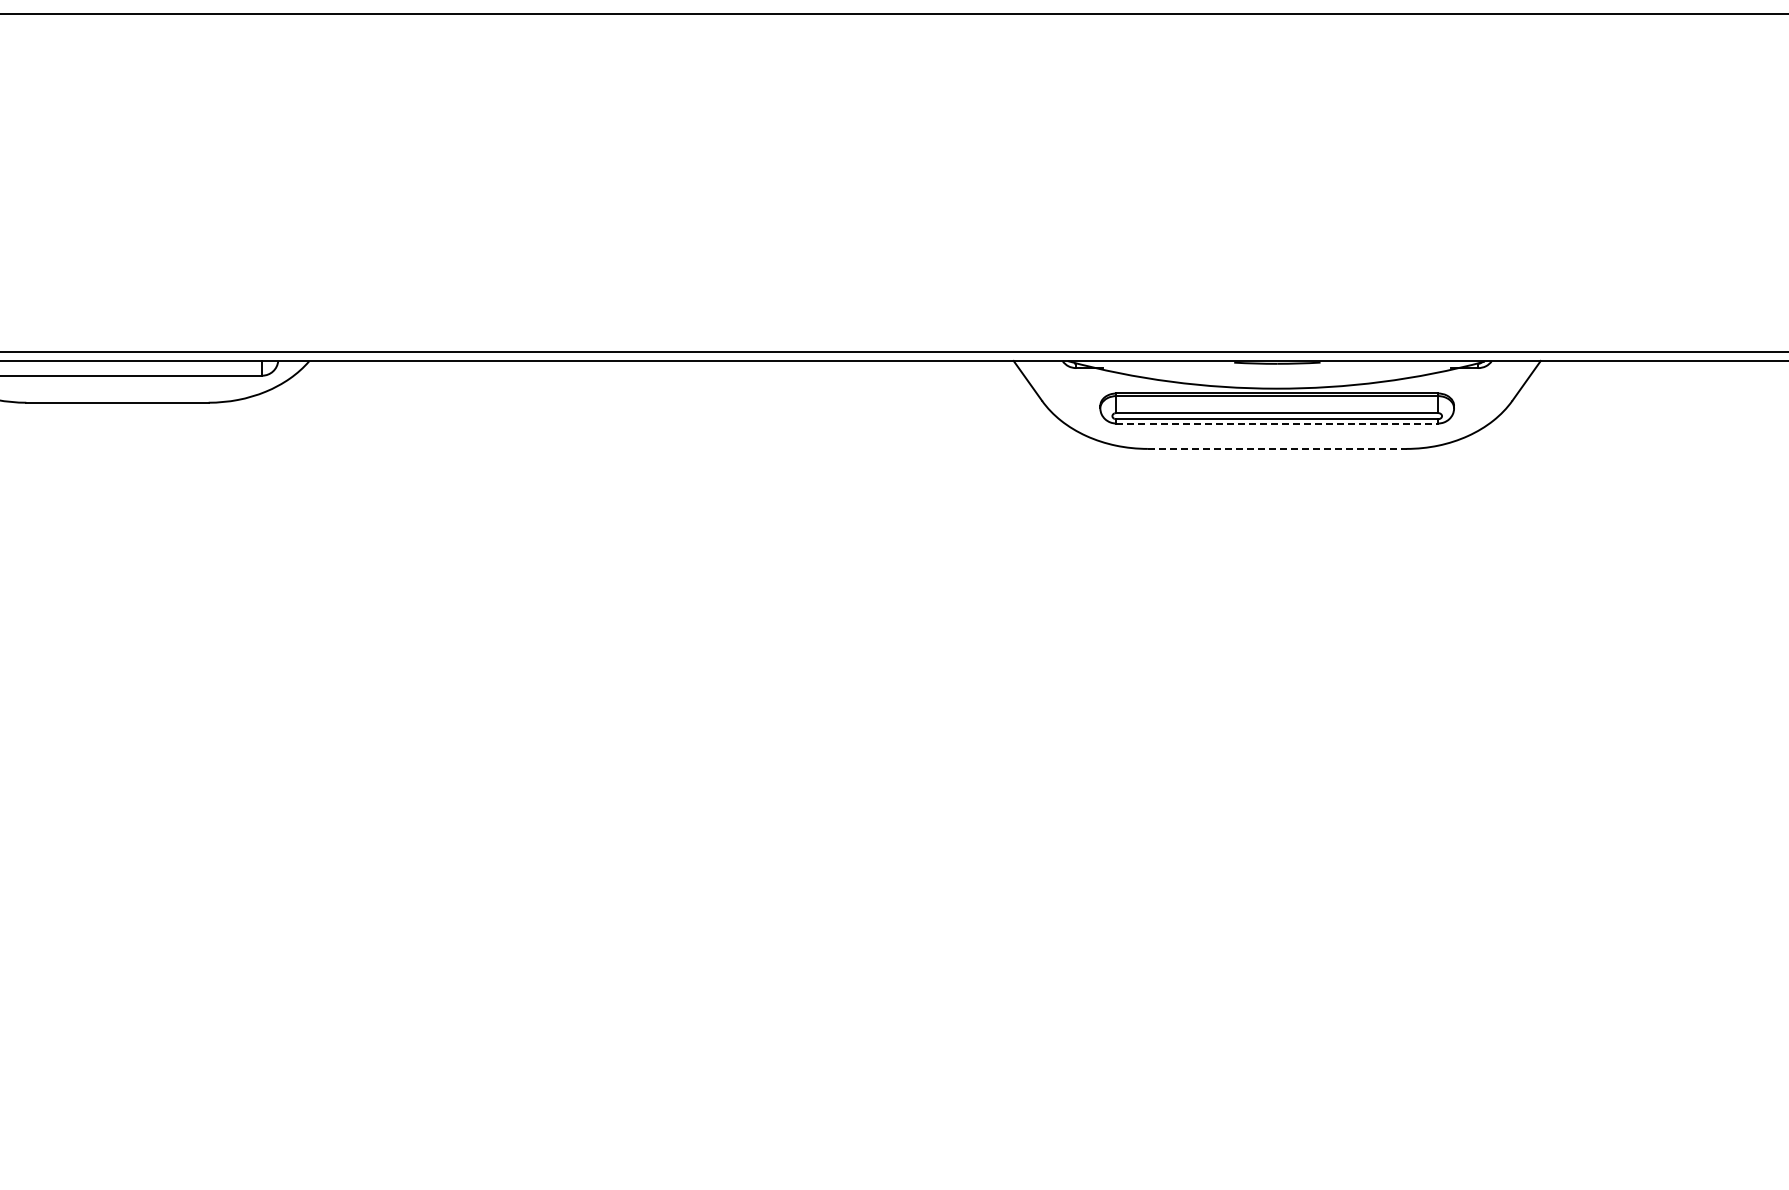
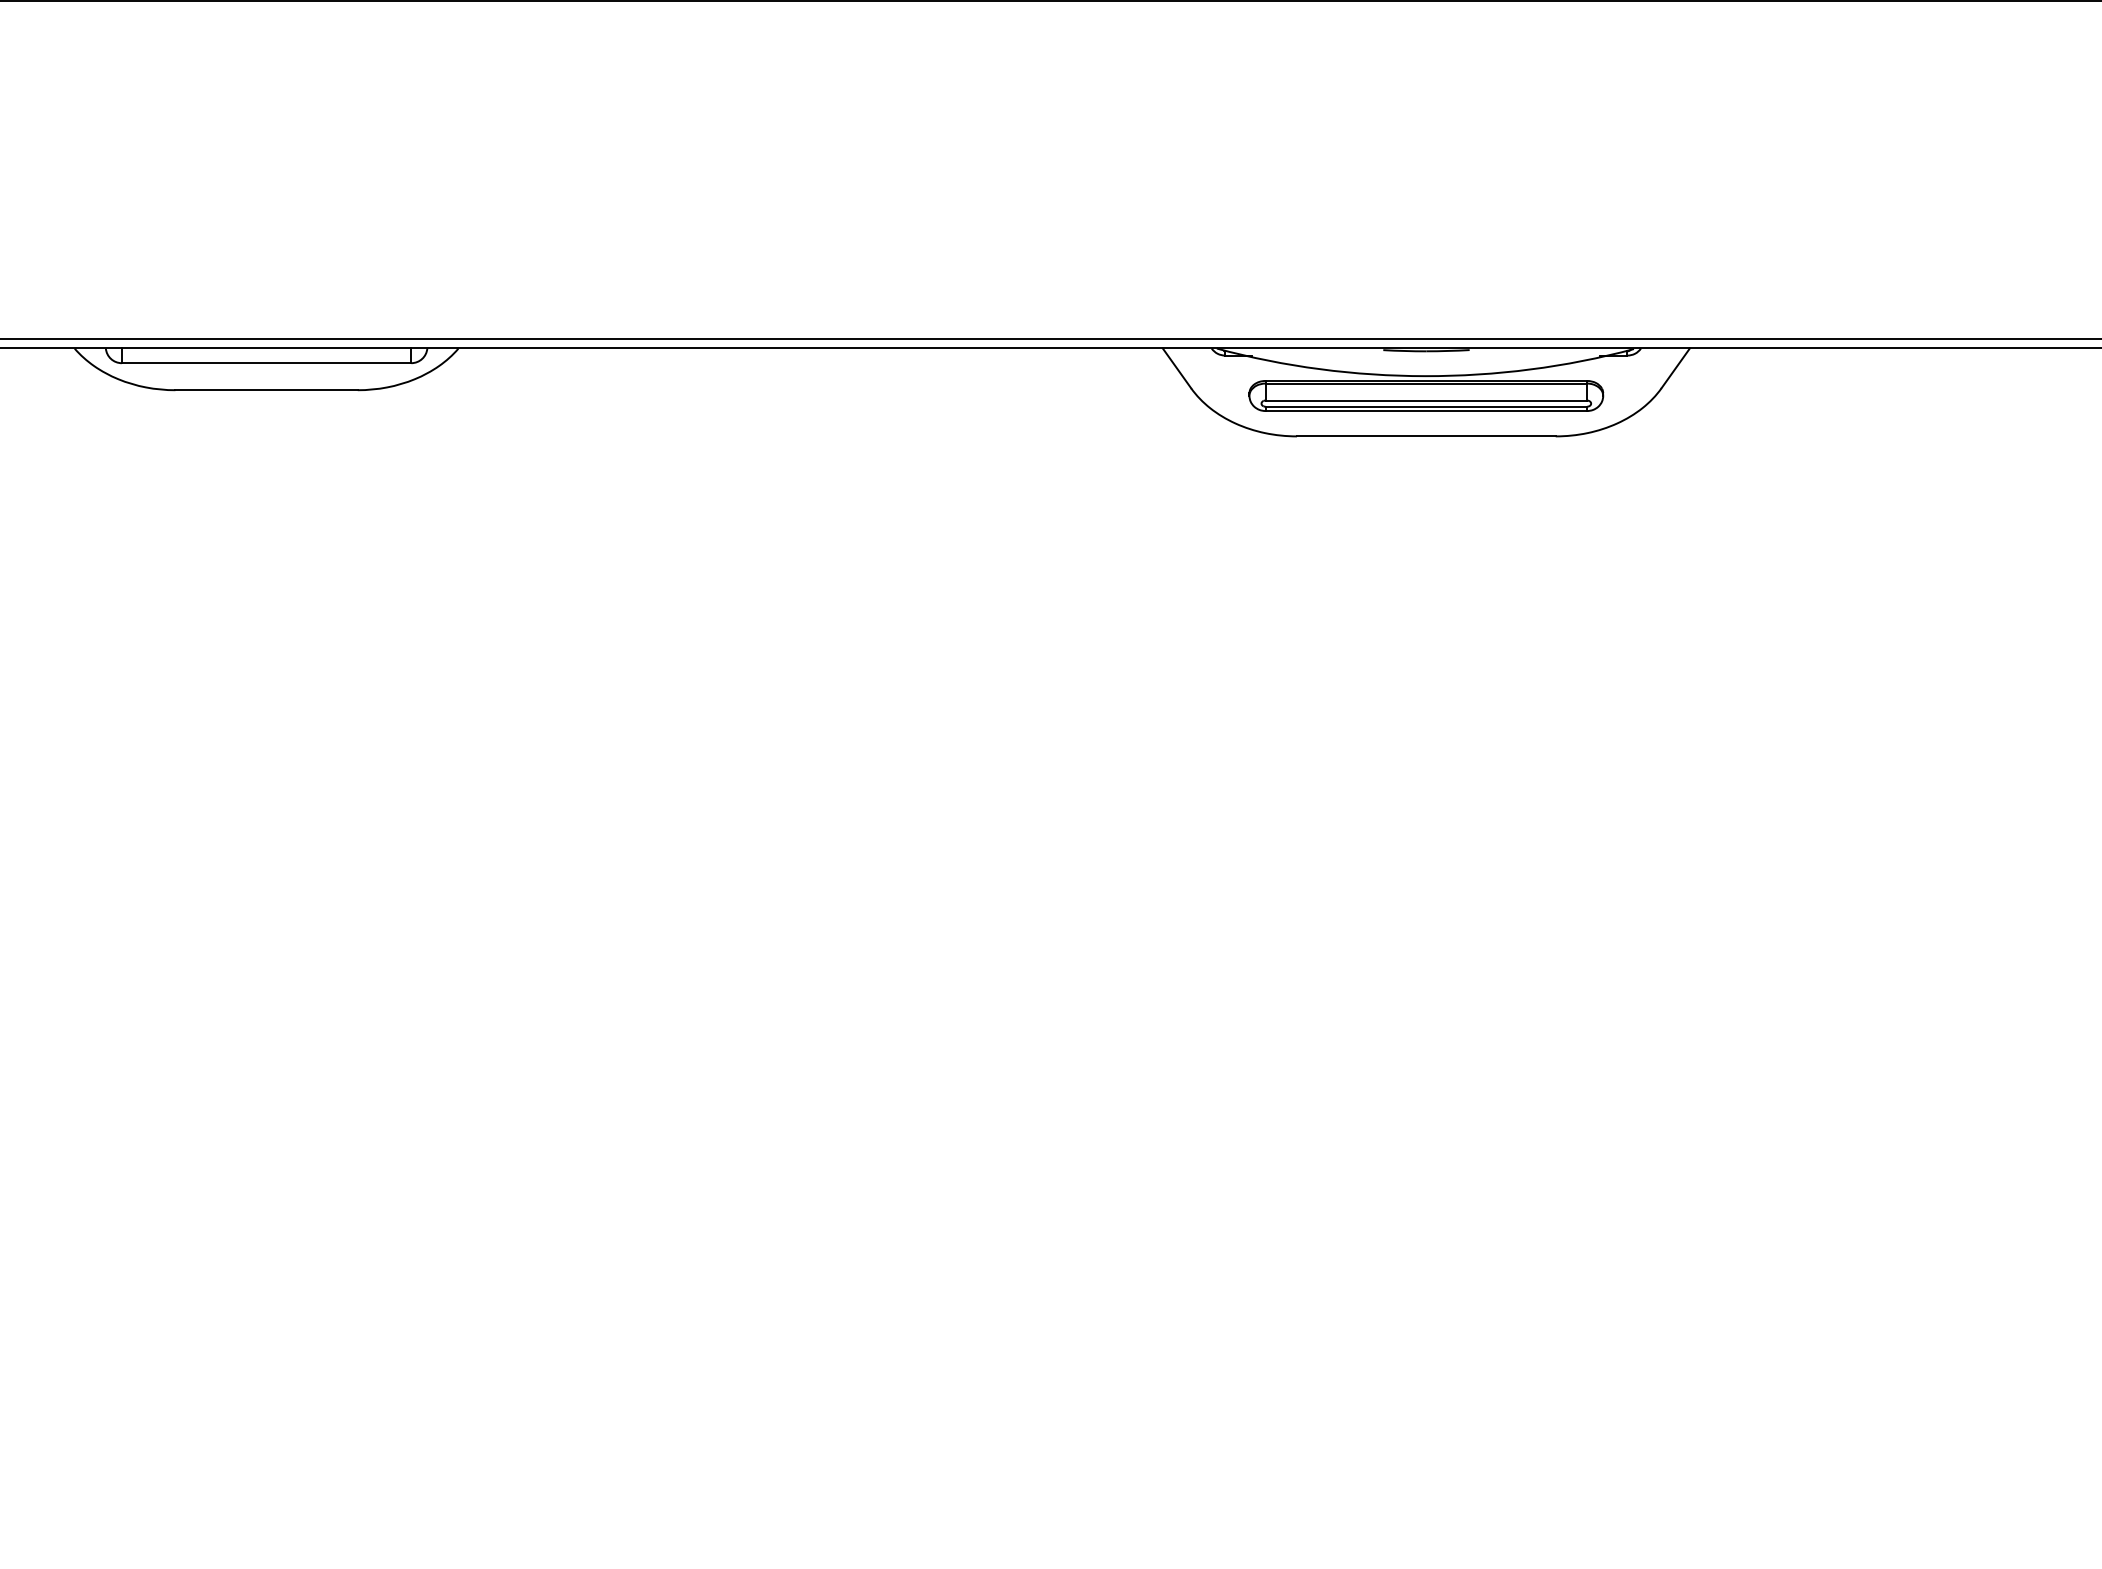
line: (1277, 424) -> (1426, 411), dashed -> solid
line: (1277, 449) -> (1426, 436), dashed -> solid

